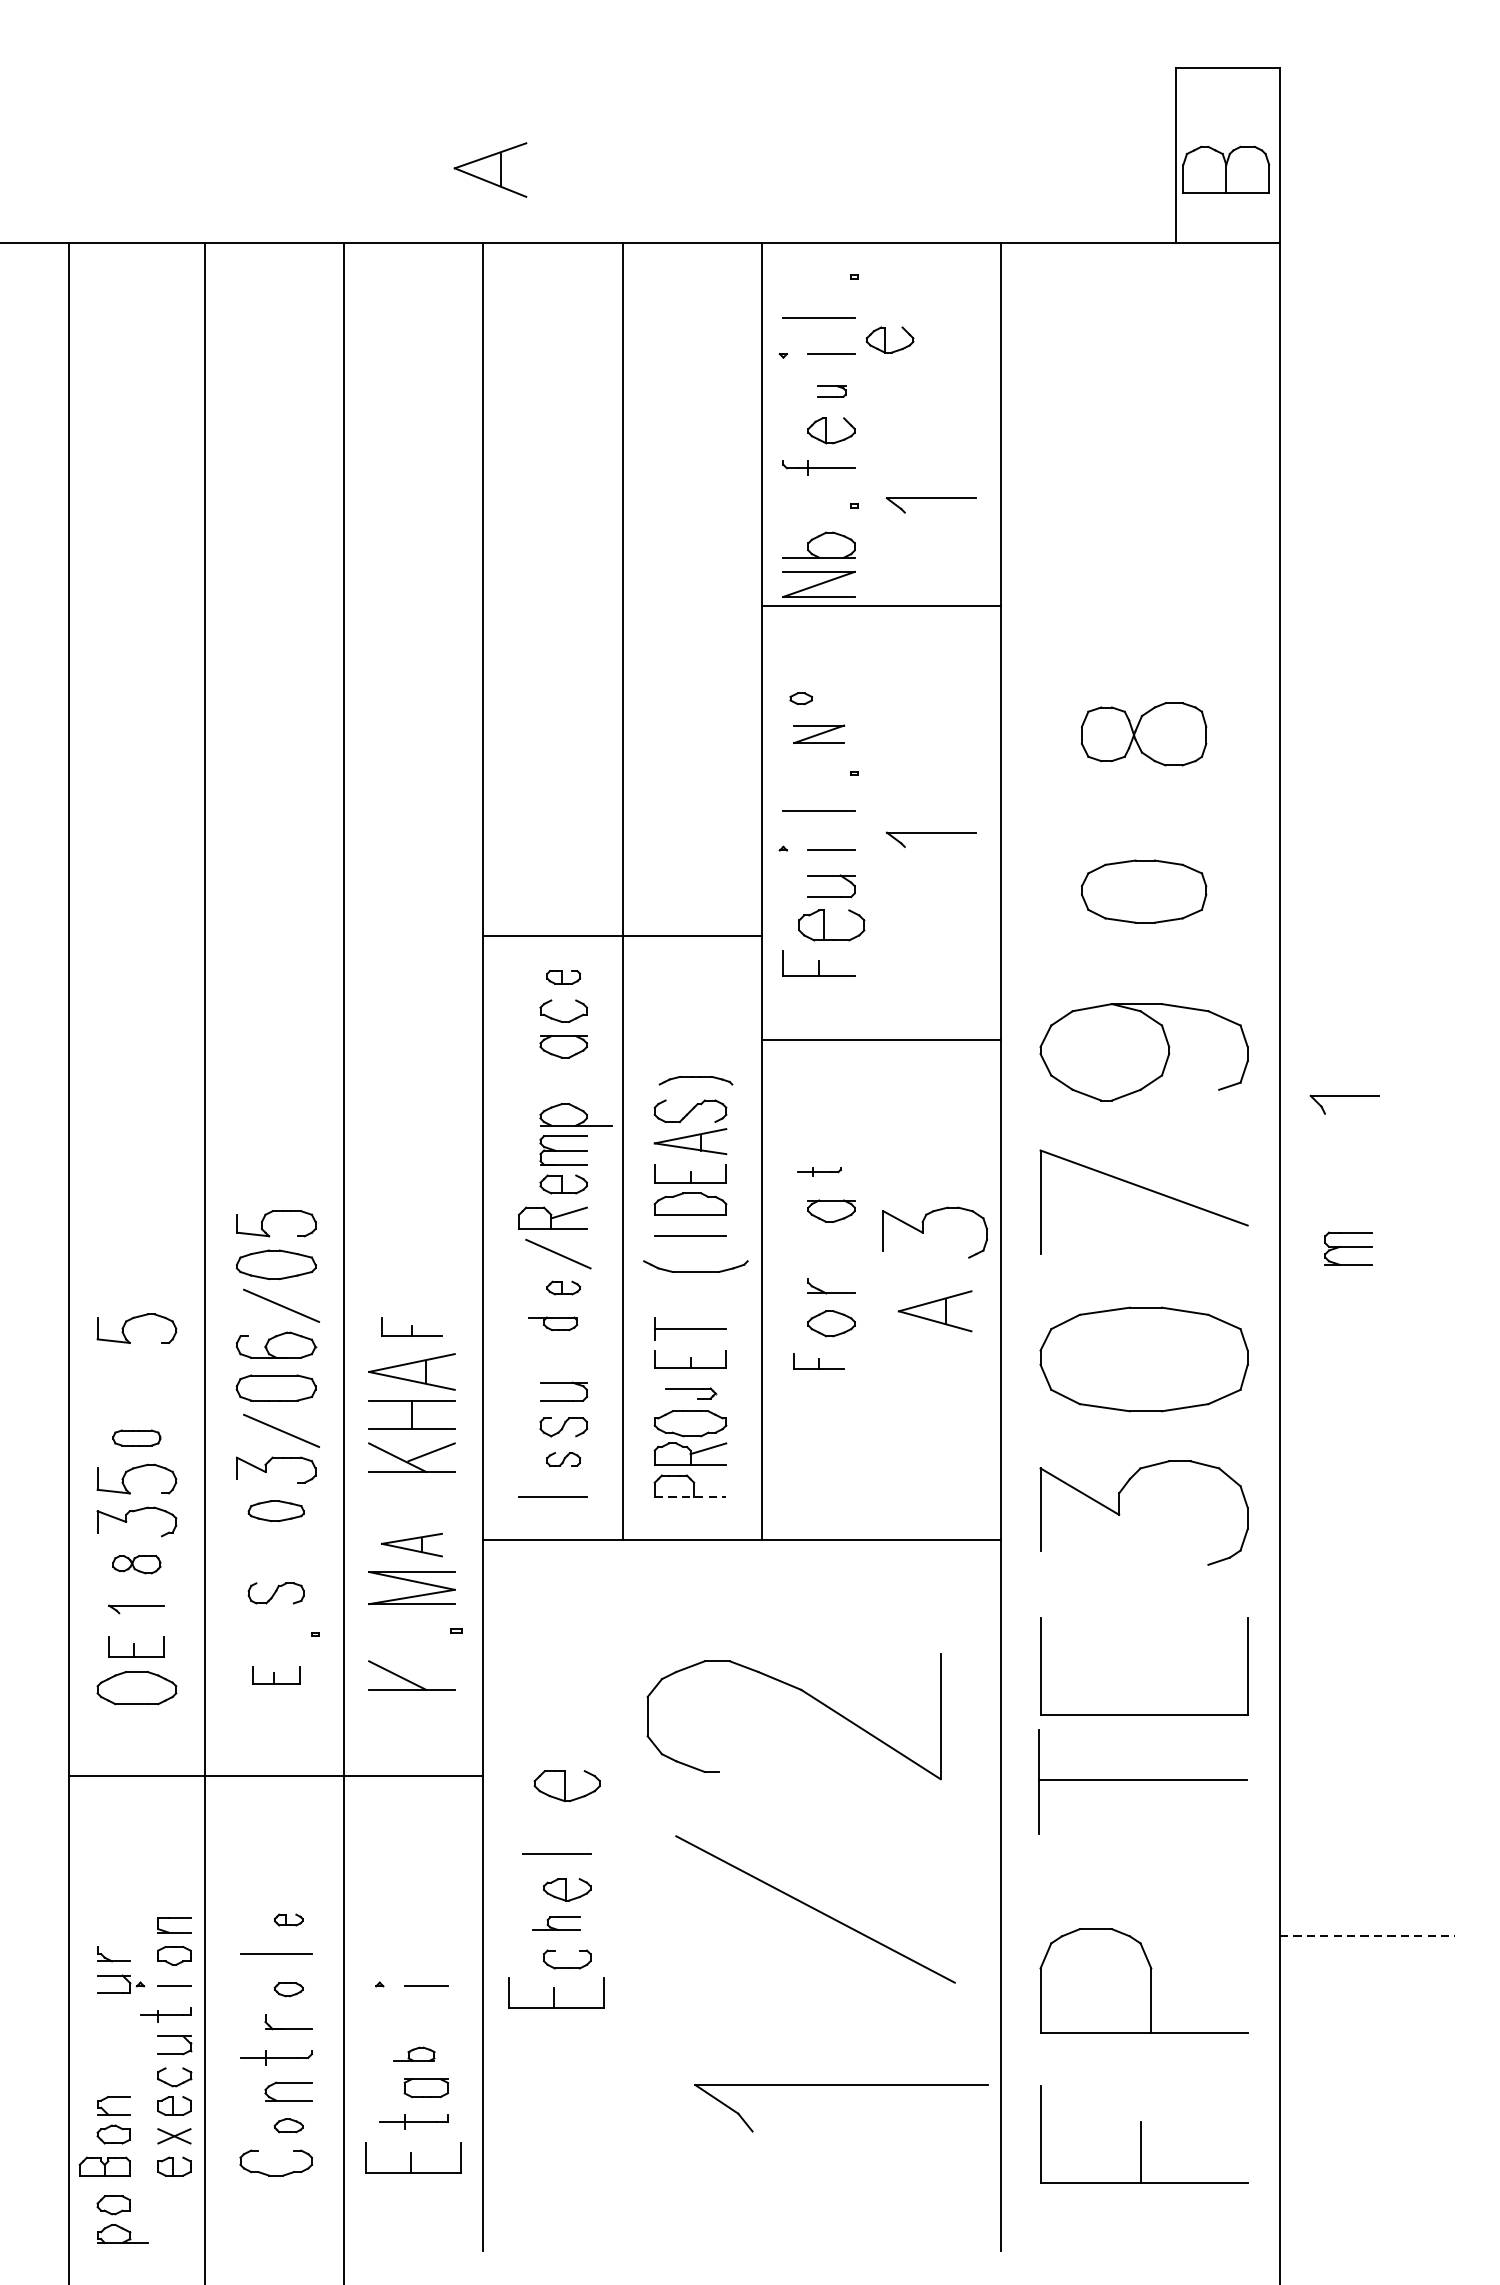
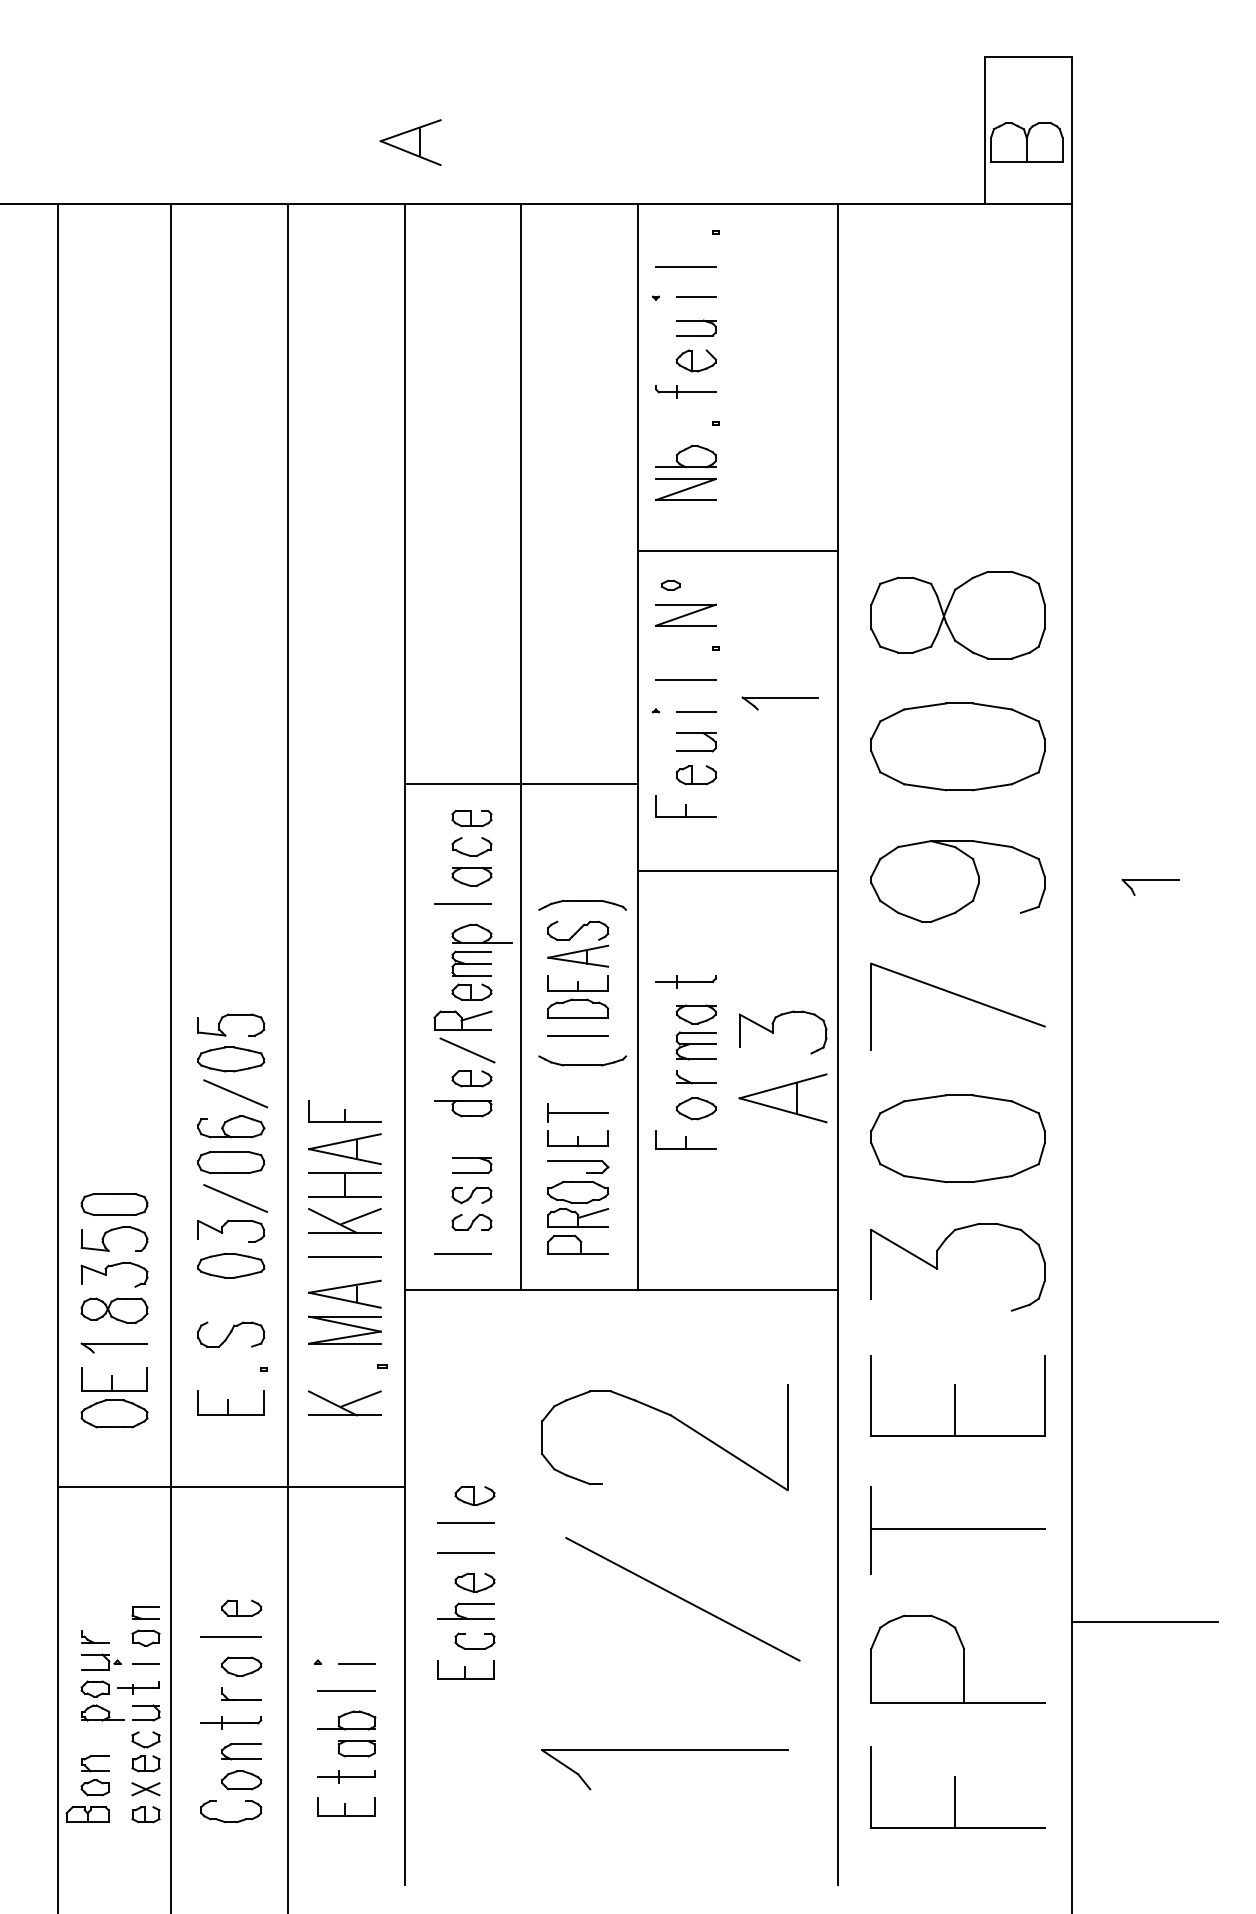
part: (889, 339) -> (744, 284), removed
part: (831, 390) -> (696, 327), size x1.67
part: (930, 505) -> (779, 423), removed
line: (881, 605) -> (738, 550), moved
part: (818, 733) -> (685, 614), size x1.43
part: (1143, 733) -> (957, 614), size x1.67
part: (1143, 891) -> (957, 746), size x1.67
part: (830, 925) -> (695, 775), size x0.71
part: (563, 977) -> (471, 818), size x1.43
line: (552, 1078) -> (462, 903), added
part: (695, 1079) -> (582, 904), size x1.43
part: (1344, 1103) -> (1150, 886), moved
part: (818, 1171) -> (685, 981), size x1.67
part: (1347, 1248) -> (695, 1045), moved
part: (563, 1287) -> (471, 1078), size x1.43
part: (934, 1311) -> (782, 1098), size x1.43
part: (136, 1318) -> (114, 1104), removed
part: (553, 1323) -> (463, 1108), size x1.43
part: (411, 1326) -> (344, 1111), size x1.43
part: (818, 1360) -> (685, 1139), size x1.43
part: (690, 1393) -> (578, 1167), size x1.43
part: (136, 1438) -> (114, 1204), size x1.67
part: (563, 1458) -> (471, 1221), size x1.43
line: (690, 1496) -> (578, 1253), dashed -> solid
line: (411, 1500) -> (344, 1256), added
part: (276, 1510) -> (231, 1265), size x1.43
part: (411, 1544) -> (344, 1293), size x1.43
part: (136, 1564) -> (114, 1310), size x1.67
part: (276, 1593) -> (231, 1334), size x1.43
part: (135, 1608) -> (113, 1347), size x1.43
part: (136, 1647) -> (114, 1379), size x1.43
line: (430, 1669) -> (360, 1398), added
part: (275, 1674) -> (230, 1402), size x1.67
line: (1141, 1684) -> (955, 1410), added
part: (1142, 1781) -> (957, 1530), moved
part: (566, 1786) -> (474, 1496), size x0.71
line: (555, 1818) -> (465, 1523), added
part: (288, 1919) -> (241, 1607), size x1.67
part: (555, 1922) -> (465, 1610), size x1.43
line: (1367, 1935) -> (1145, 1621), dashed -> solid
part: (288, 1989) -> (241, 1666), size x1.67
part: (555, 1993) -> (465, 1669), size x0.71
line: (412, 2018) -> (345, 1690), added
part: (413, 2054) -> (346, 1720), size x1.67
part: (841, 2085) -> (664, 1750), moved
part: (288, 2125) -> (241, 1780), size x1.67
part: (413, 2156) -> (346, 1806), size x0.71
part: (122, 2218) -> (102, 1700), moved

